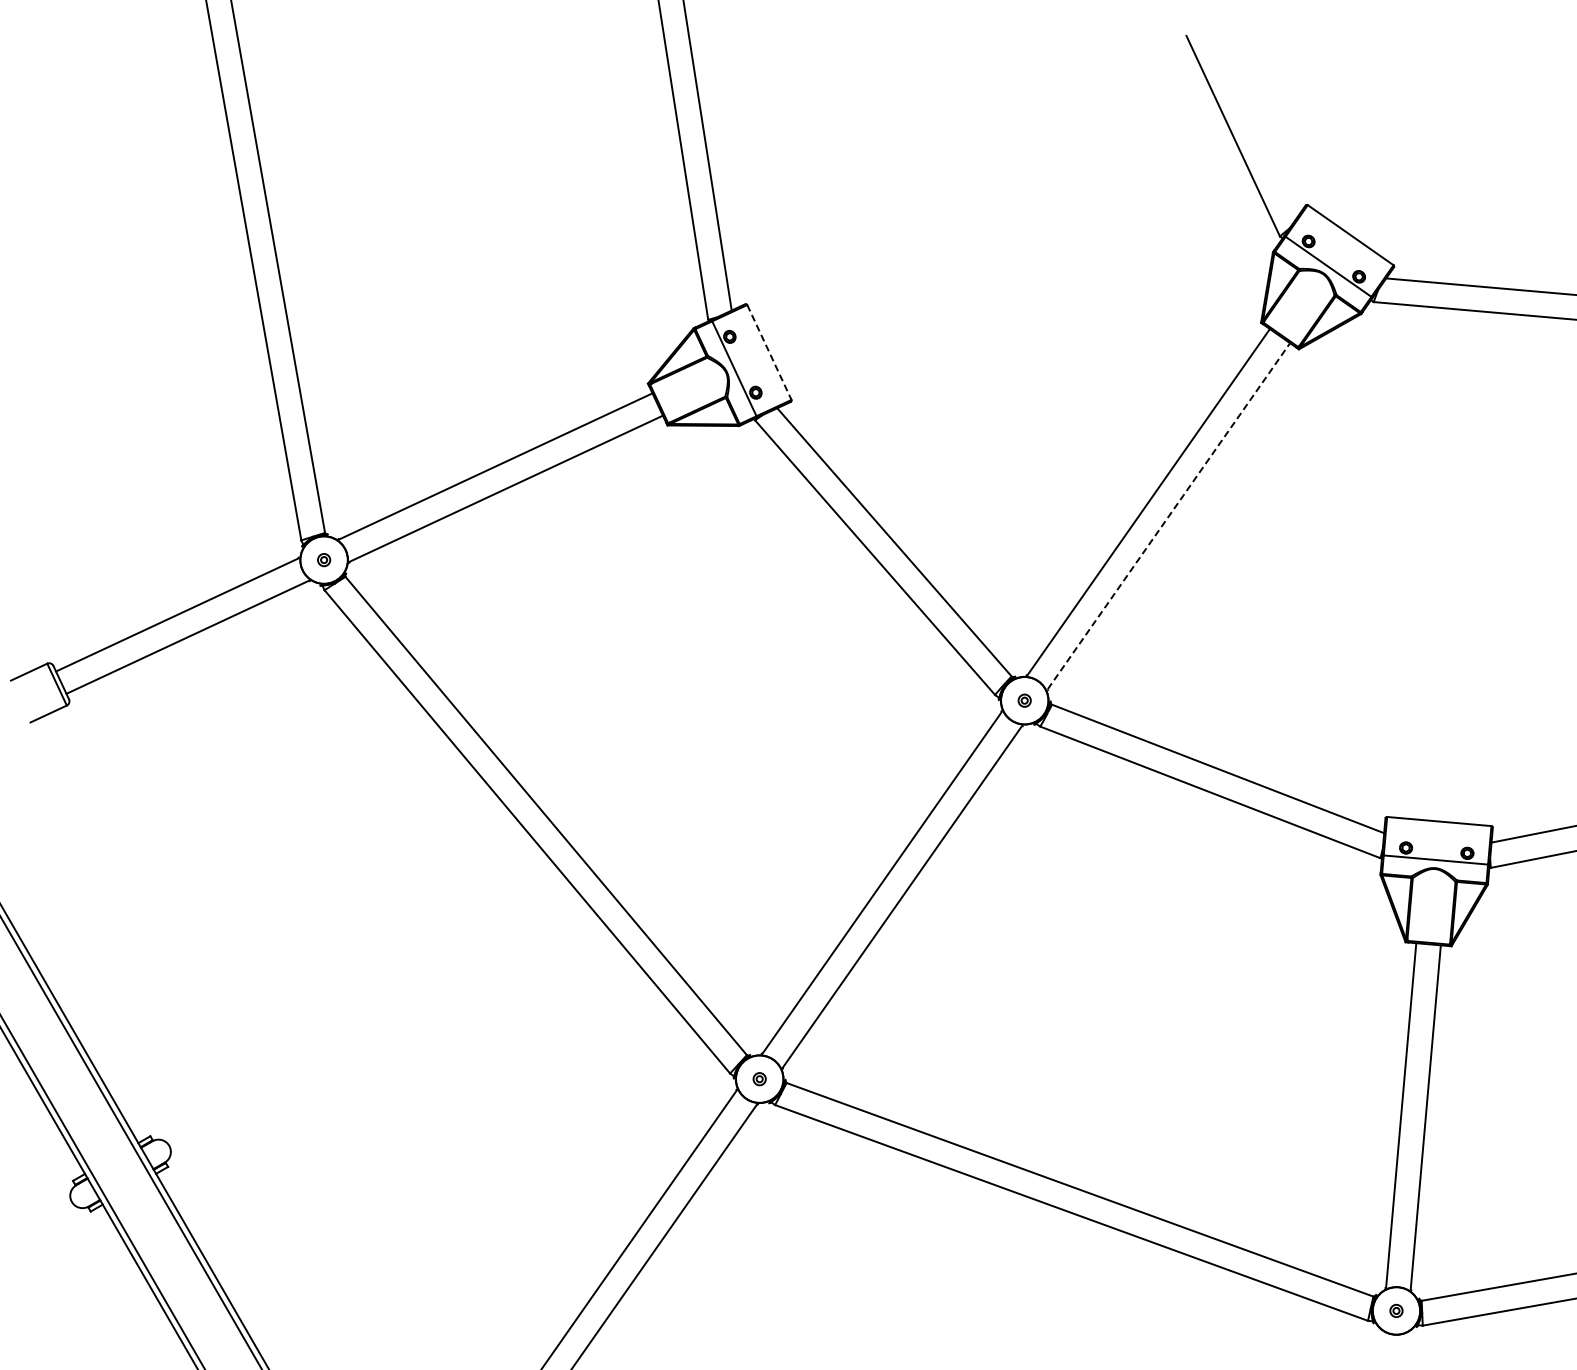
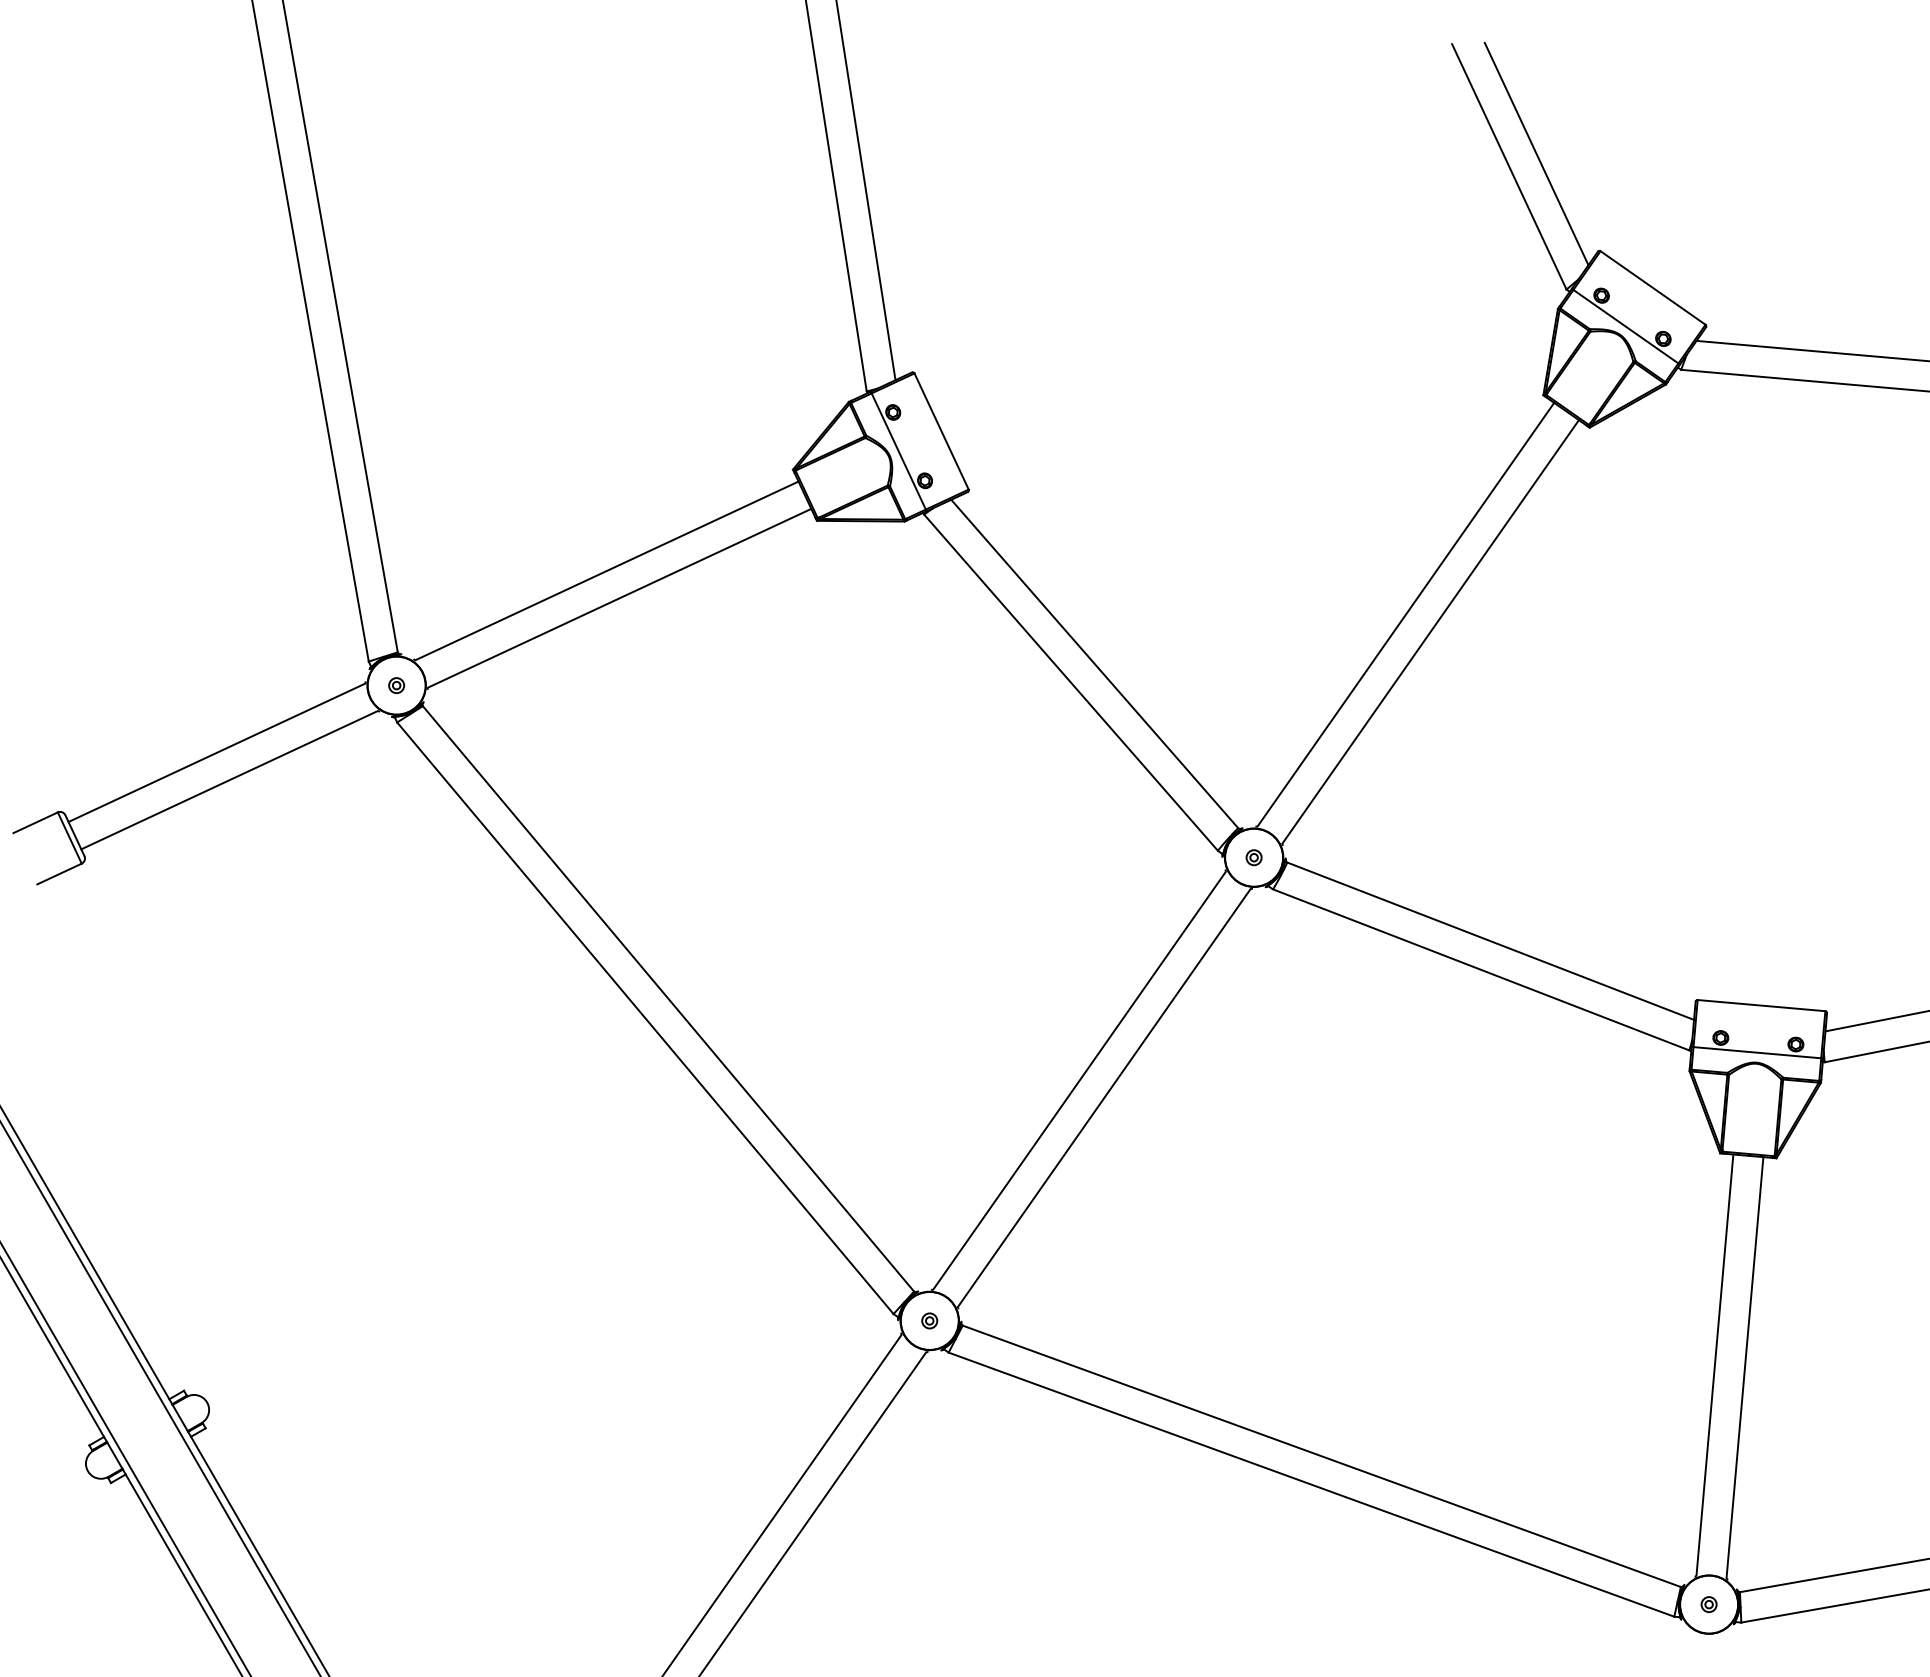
line: (1255, 125) -> (1536, 153), added
line: (769, 352) -> (941, 431), dashed -> solid
line: (1169, 515) -> (1431, 631), dashed -> solid

